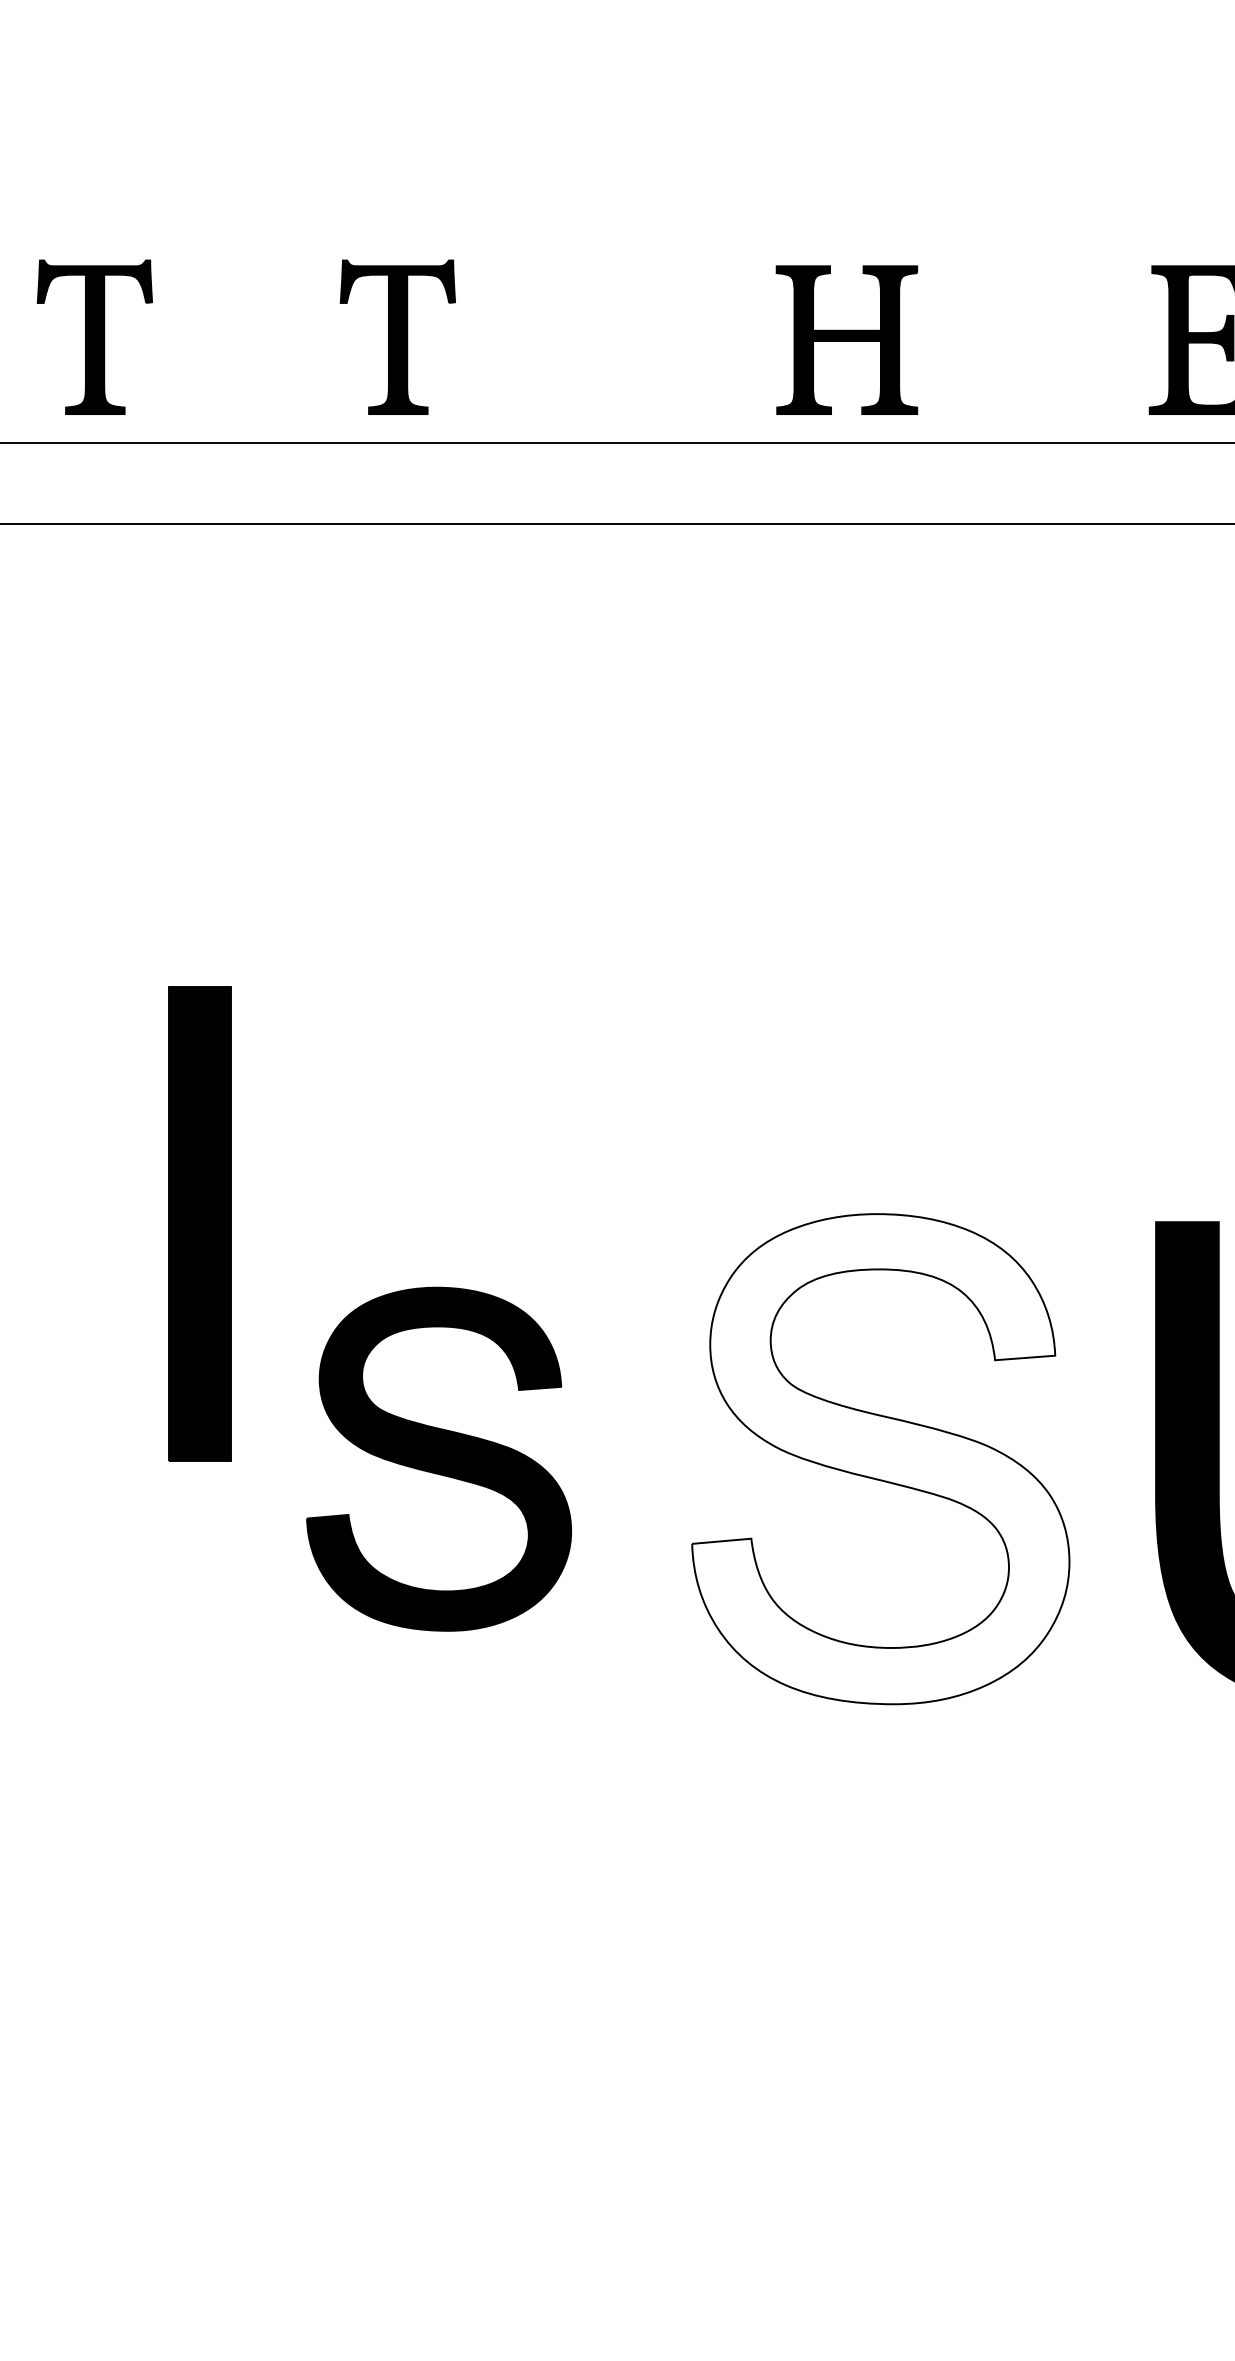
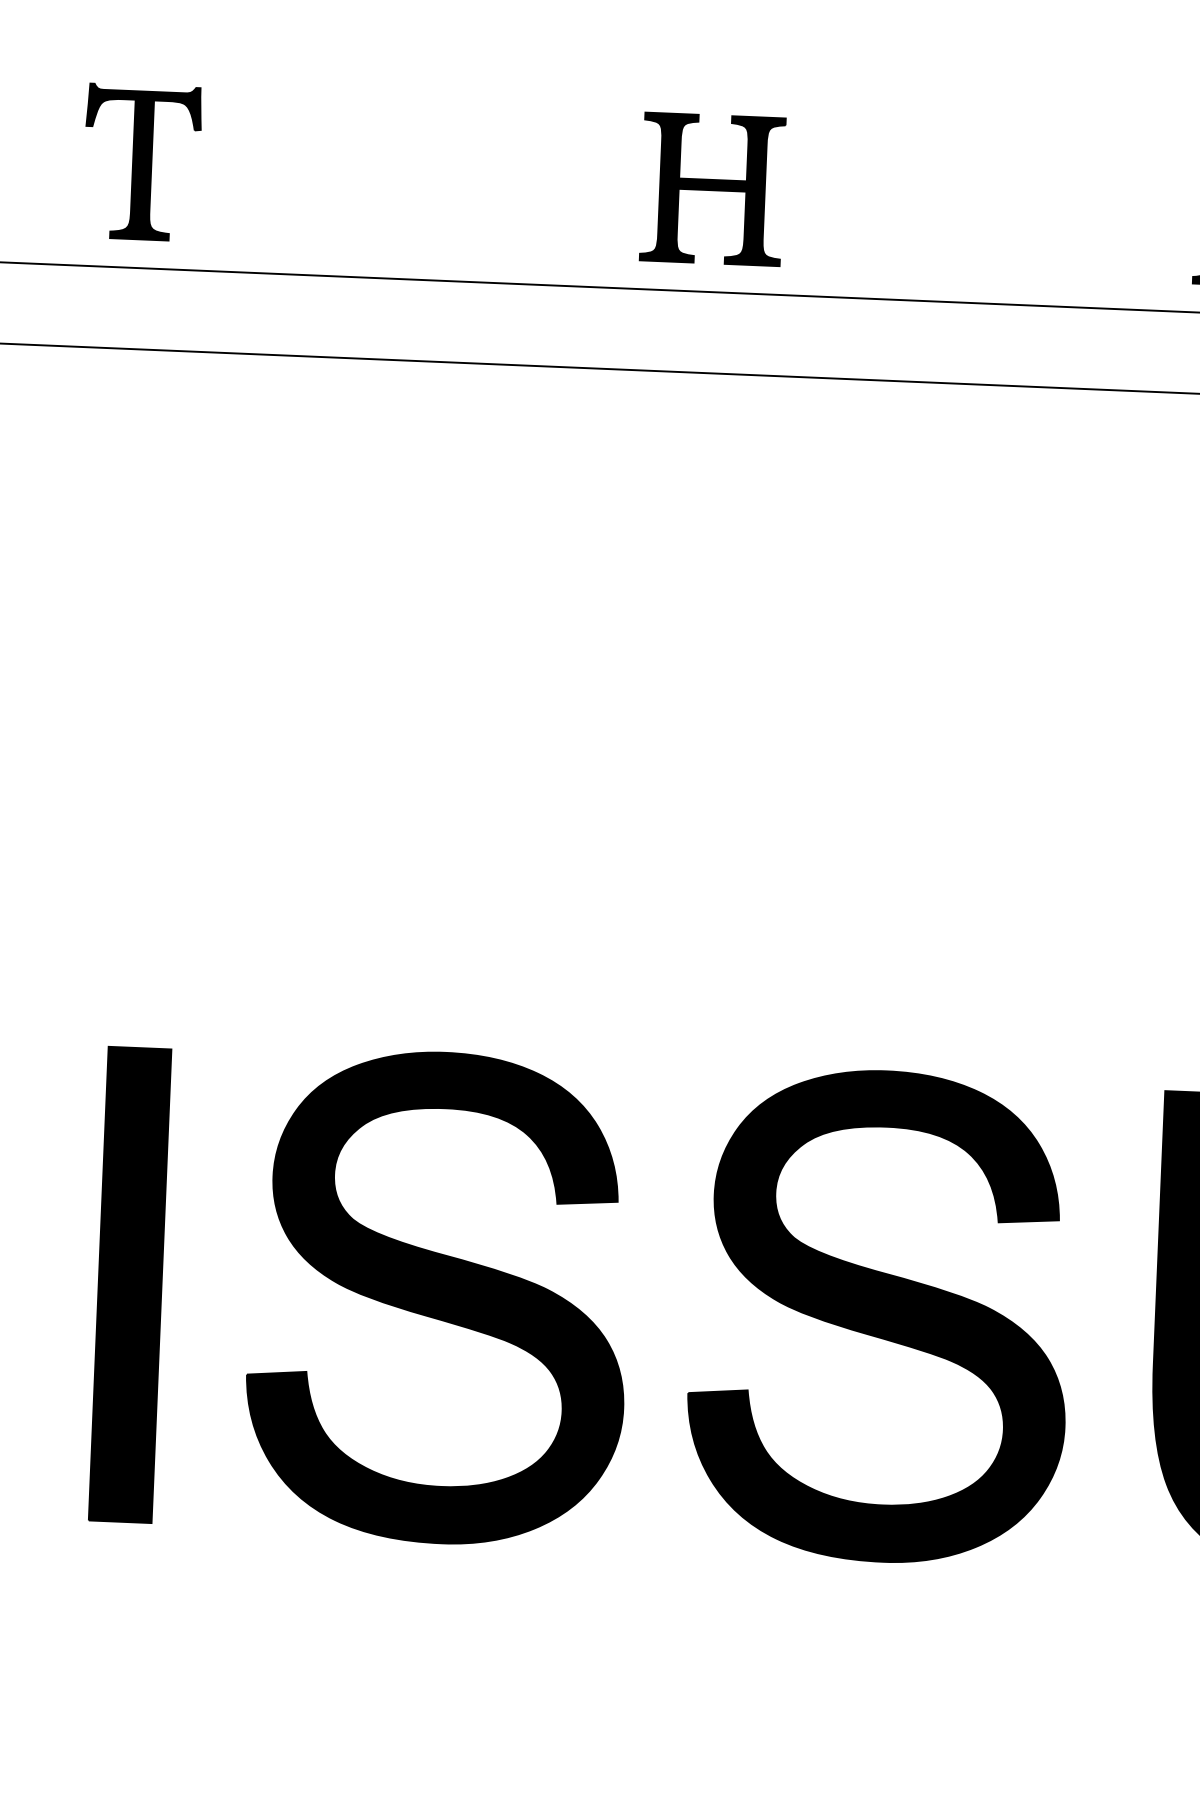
part: (397, 336) -> (444, 174), removed
part: (846, 339) -> (712, 188), moved
part: (199, 1223) -> (129, 1284), moved
part: (438, 1459) -> (438, 1298), size x1.43
fill: (880, 1459) -> (880, 1316), added

